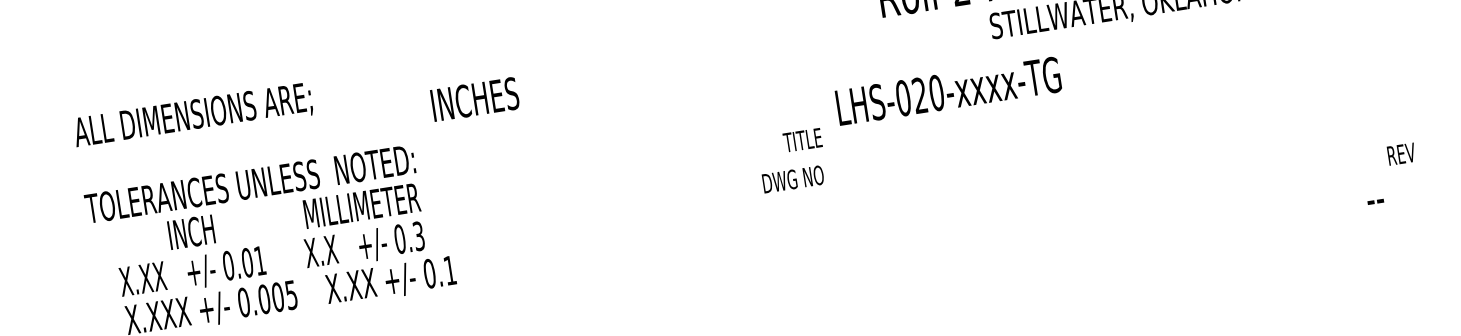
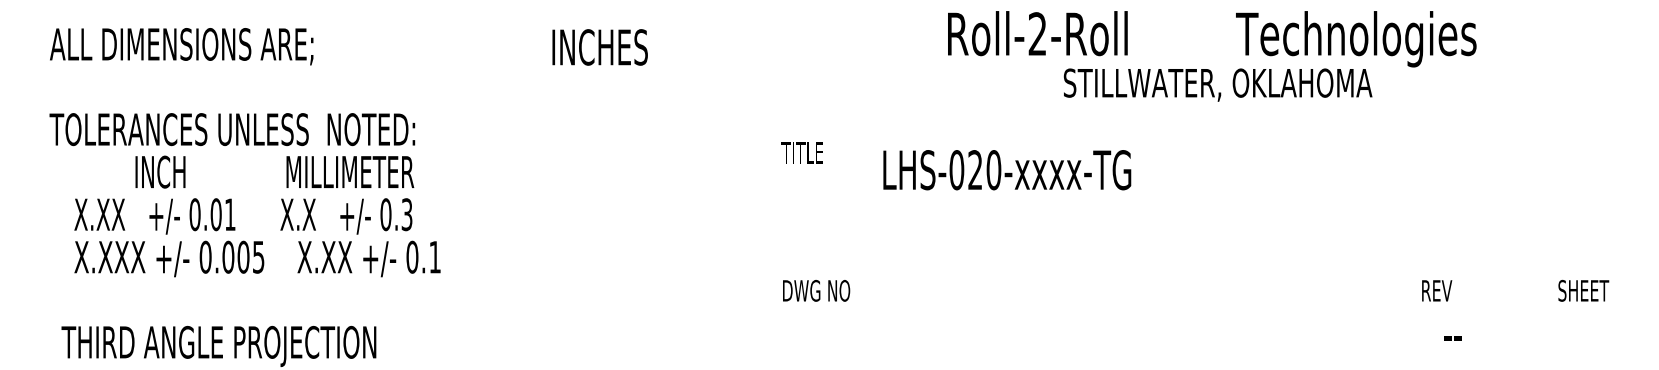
text: (948, 91) -> (1007, 170), moved
text: (474, 99) -> (599, 47), moved
text: (801, 140) -> (801, 152), moved
text: (1401, 153) -> (1437, 290), moved
text: (793, 179) -> (816, 290), moved

